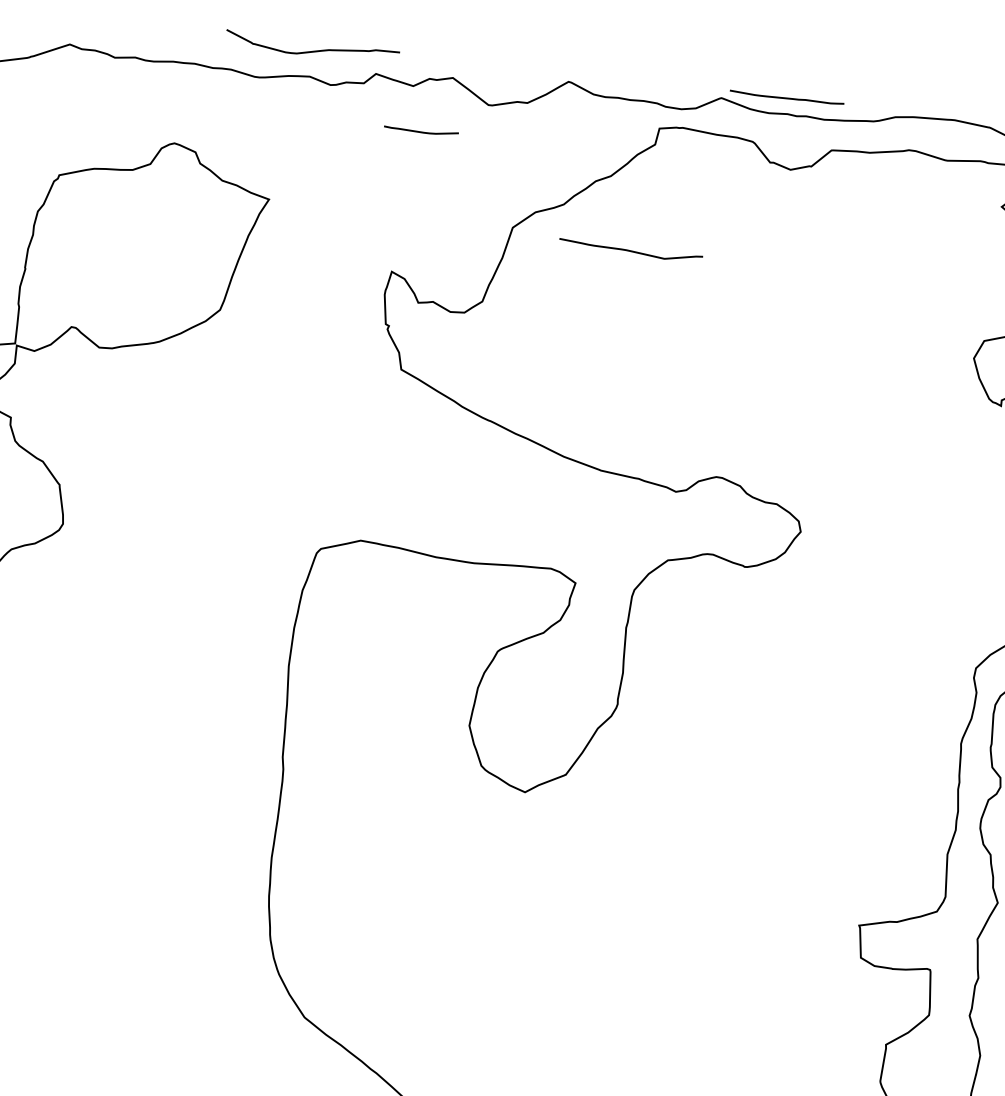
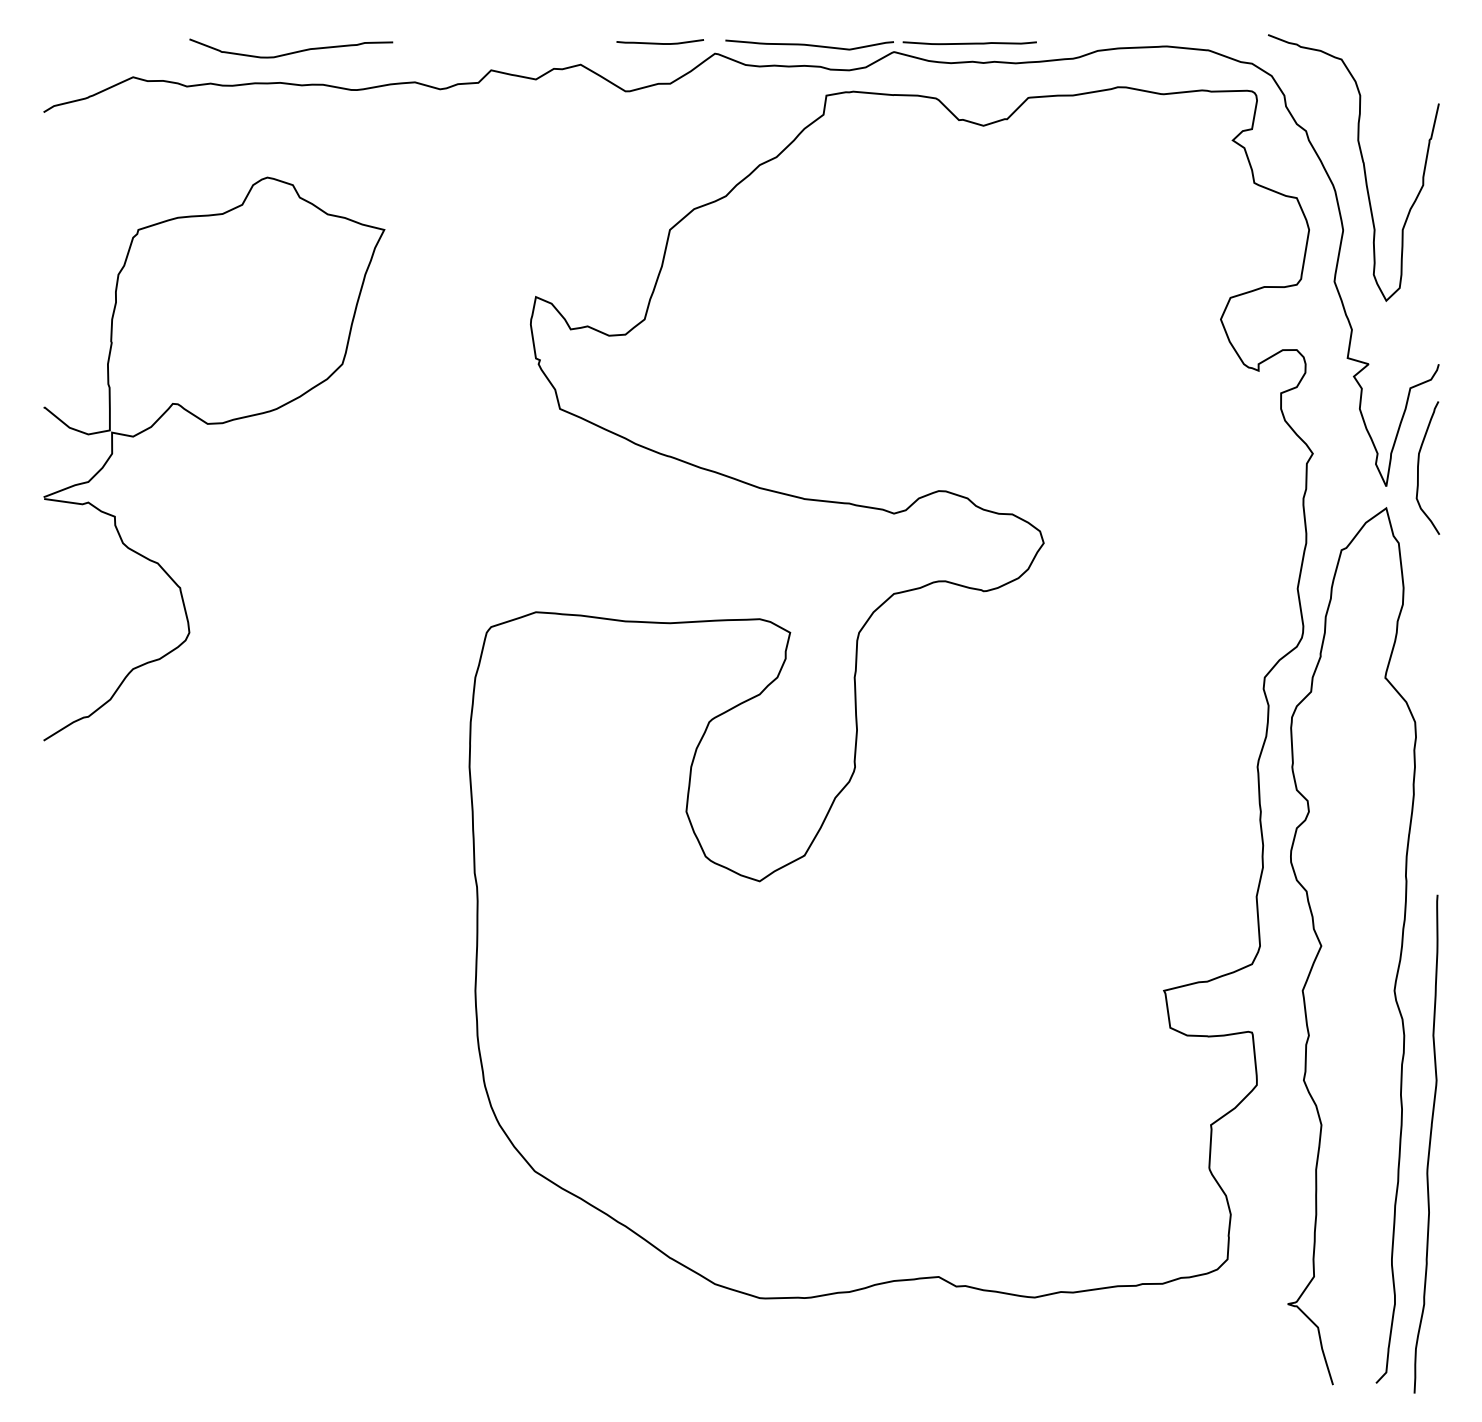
curve: (312, 51) -> (291, 52), moved
curve: (420, 131) -> (659, 42), moved
curve: (630, 250) -> (809, 44), moved

